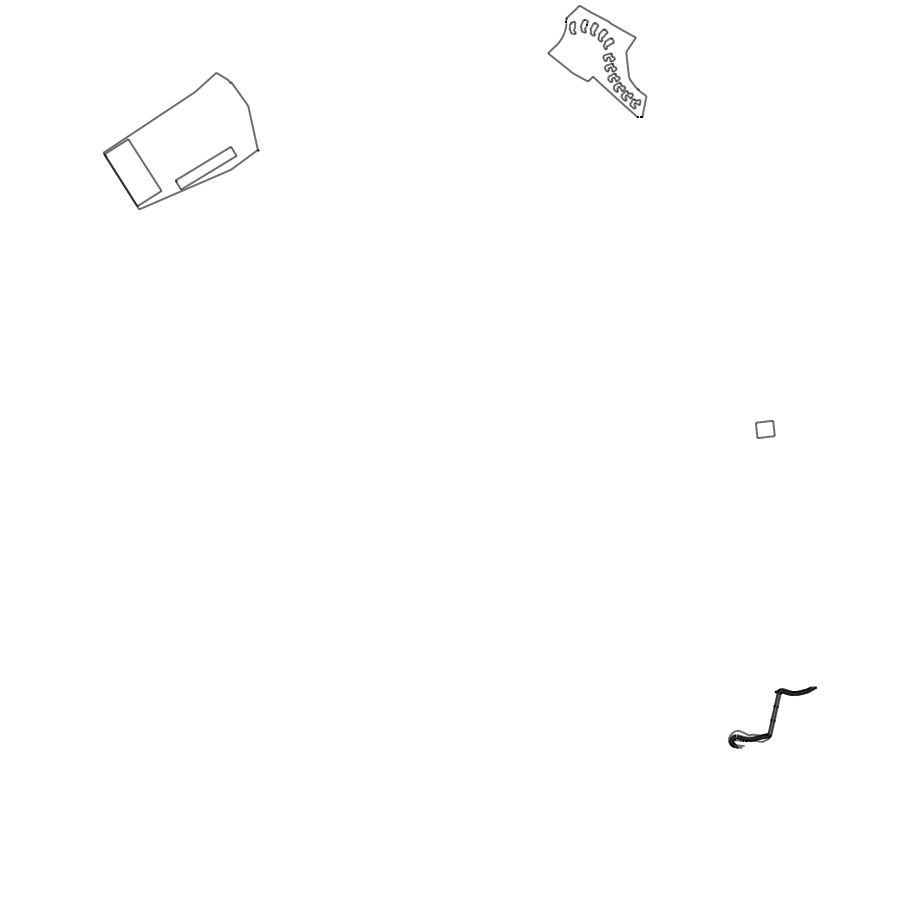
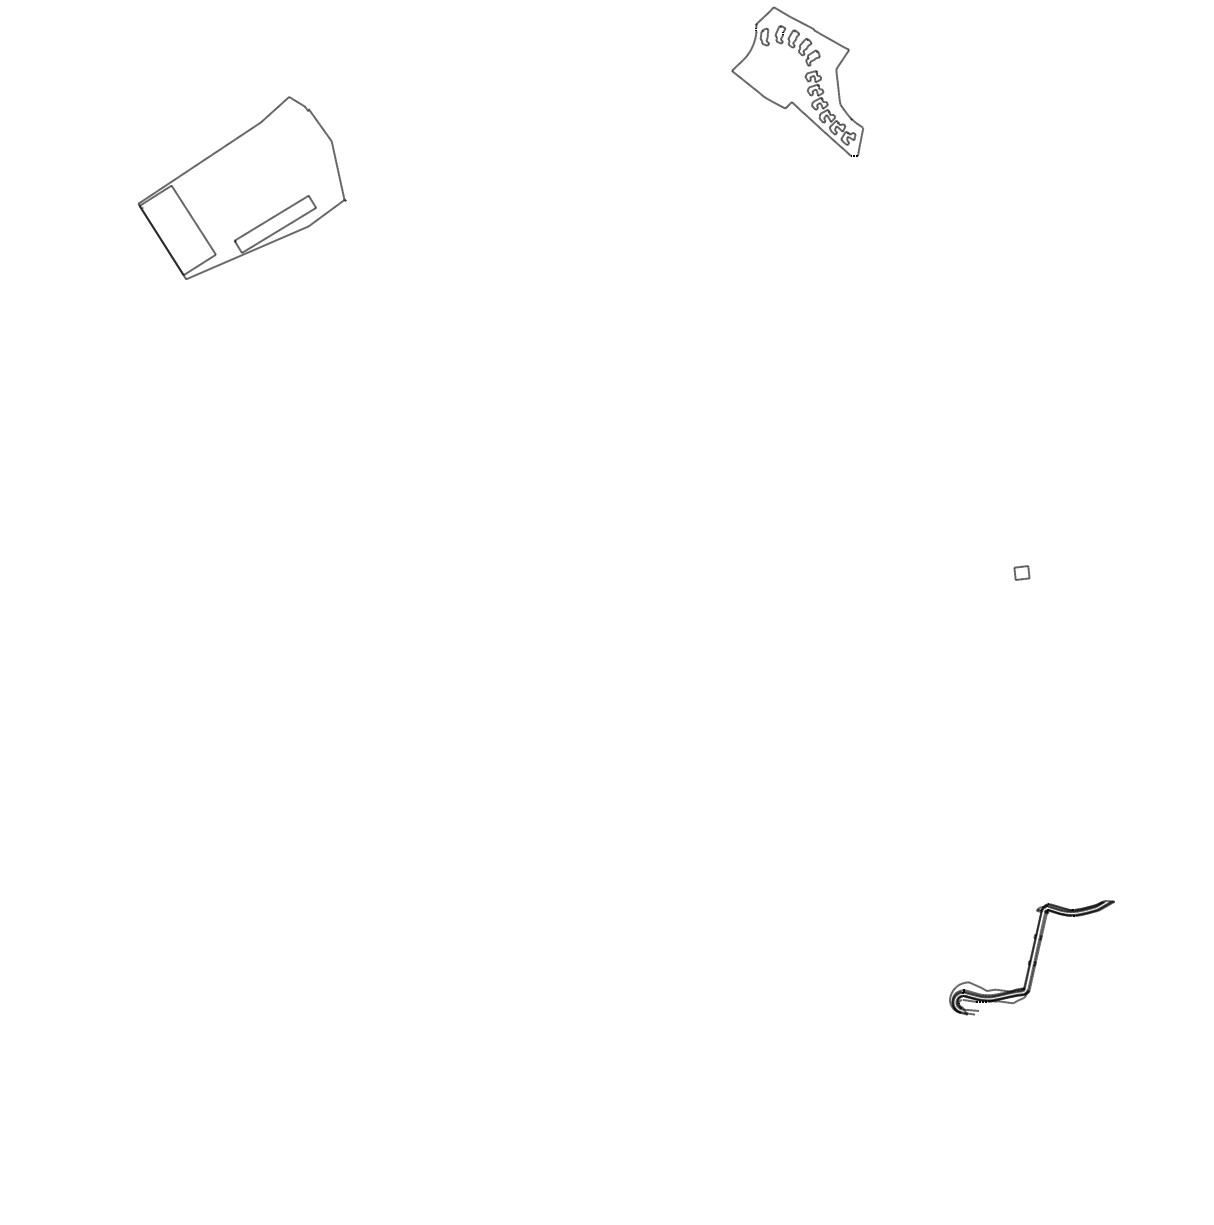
part: (765, 429) -> (1021, 572), size x0.6
part: (772, 717) -> (1031, 957), size x1.4

